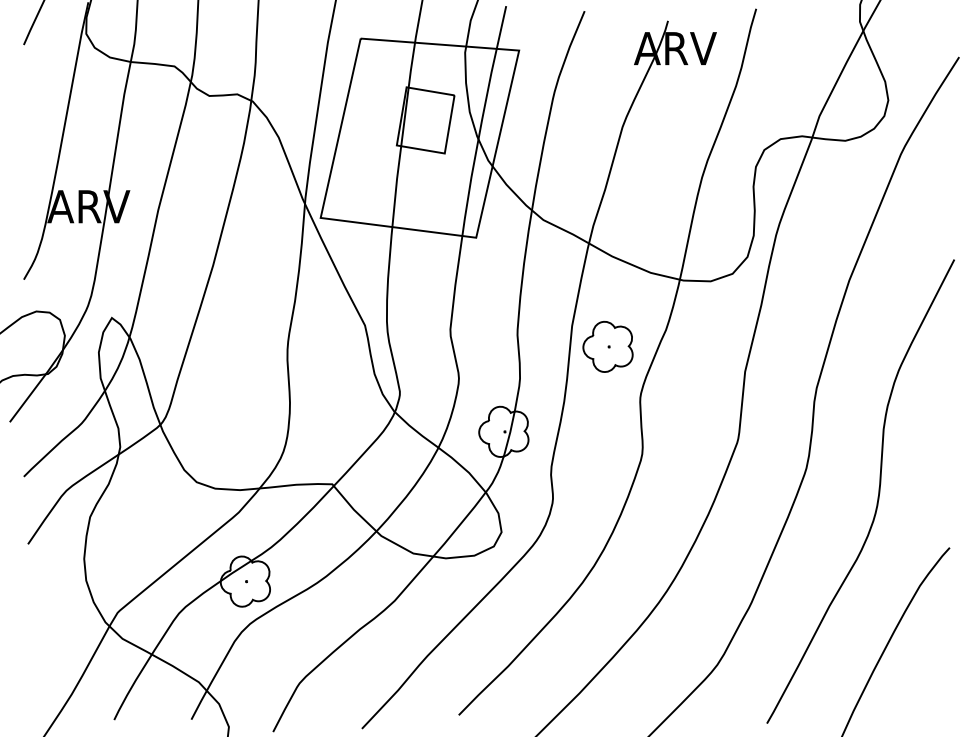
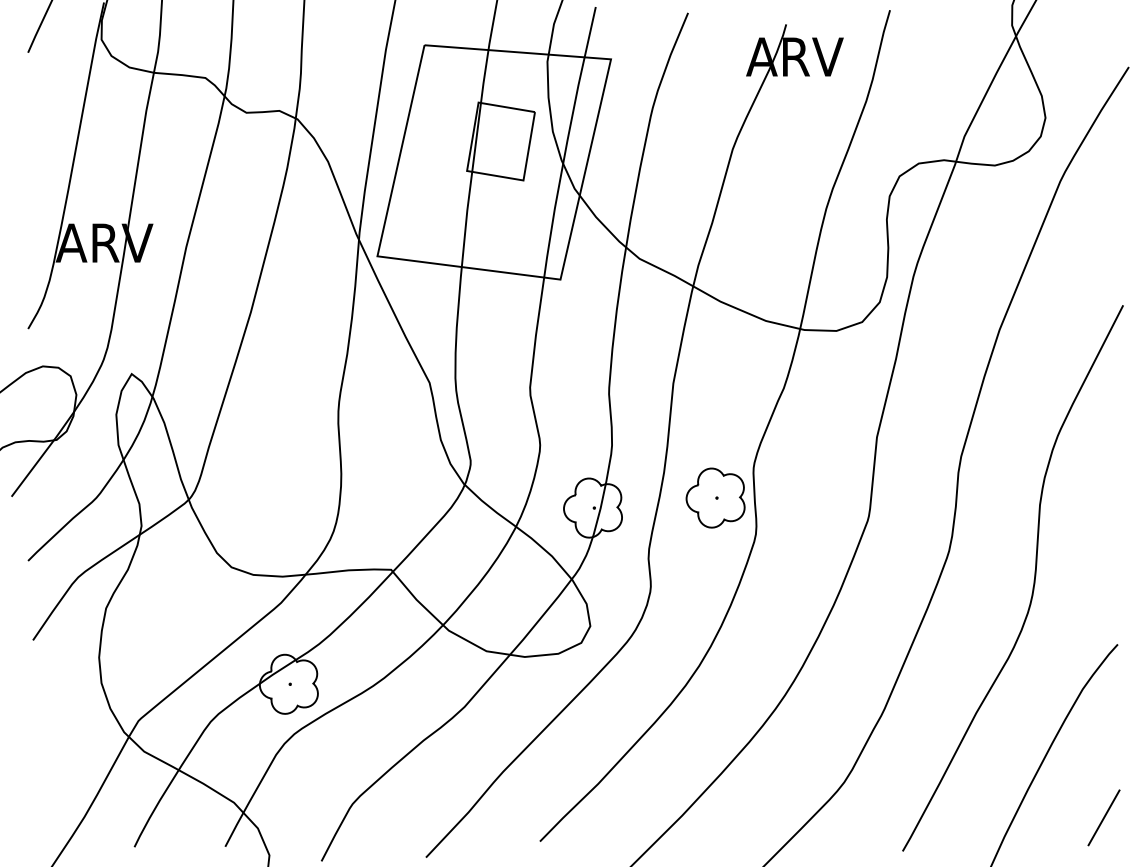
part: (607, 346) -> (715, 497), moved
line: (937, 694) -> (1103, 817), added

